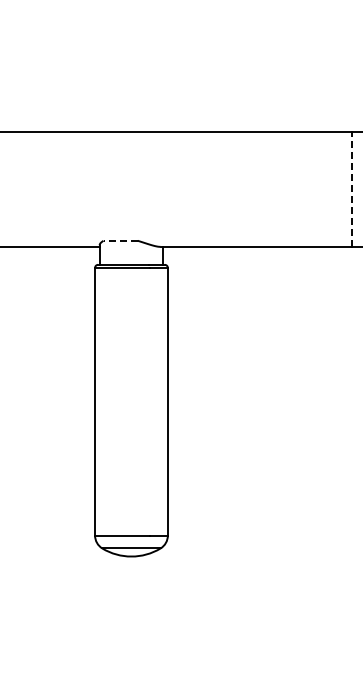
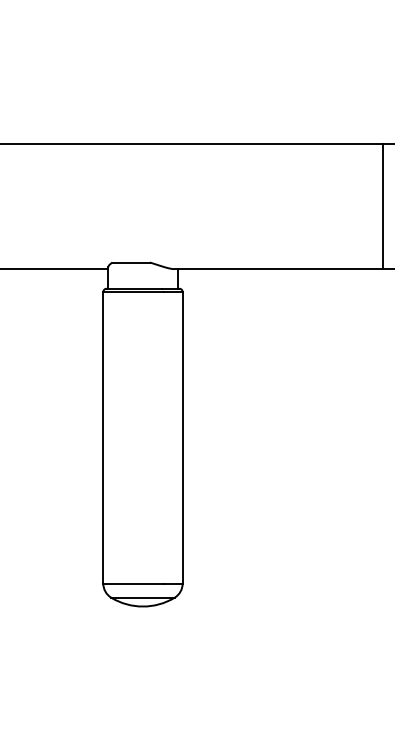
line: (351, 189) -> (382, 206), dashed -> solid
line: (120, 240) -> (131, 262), dashed -> solid

